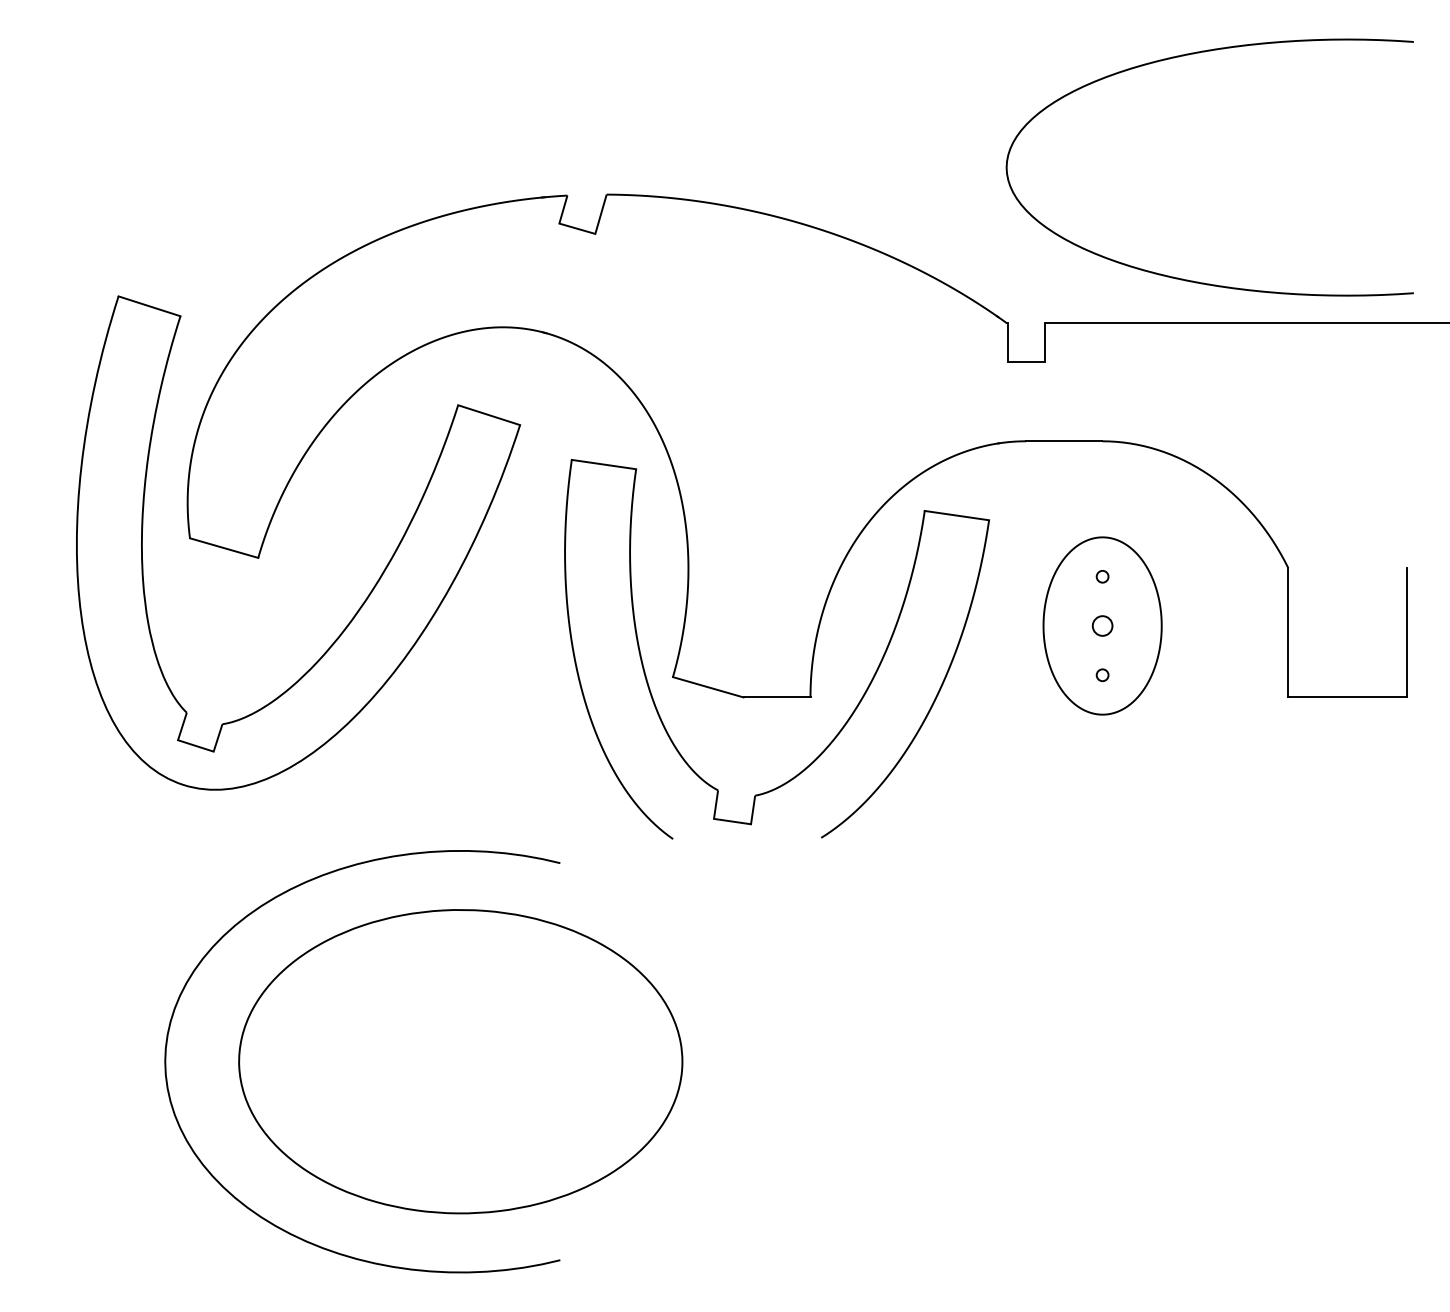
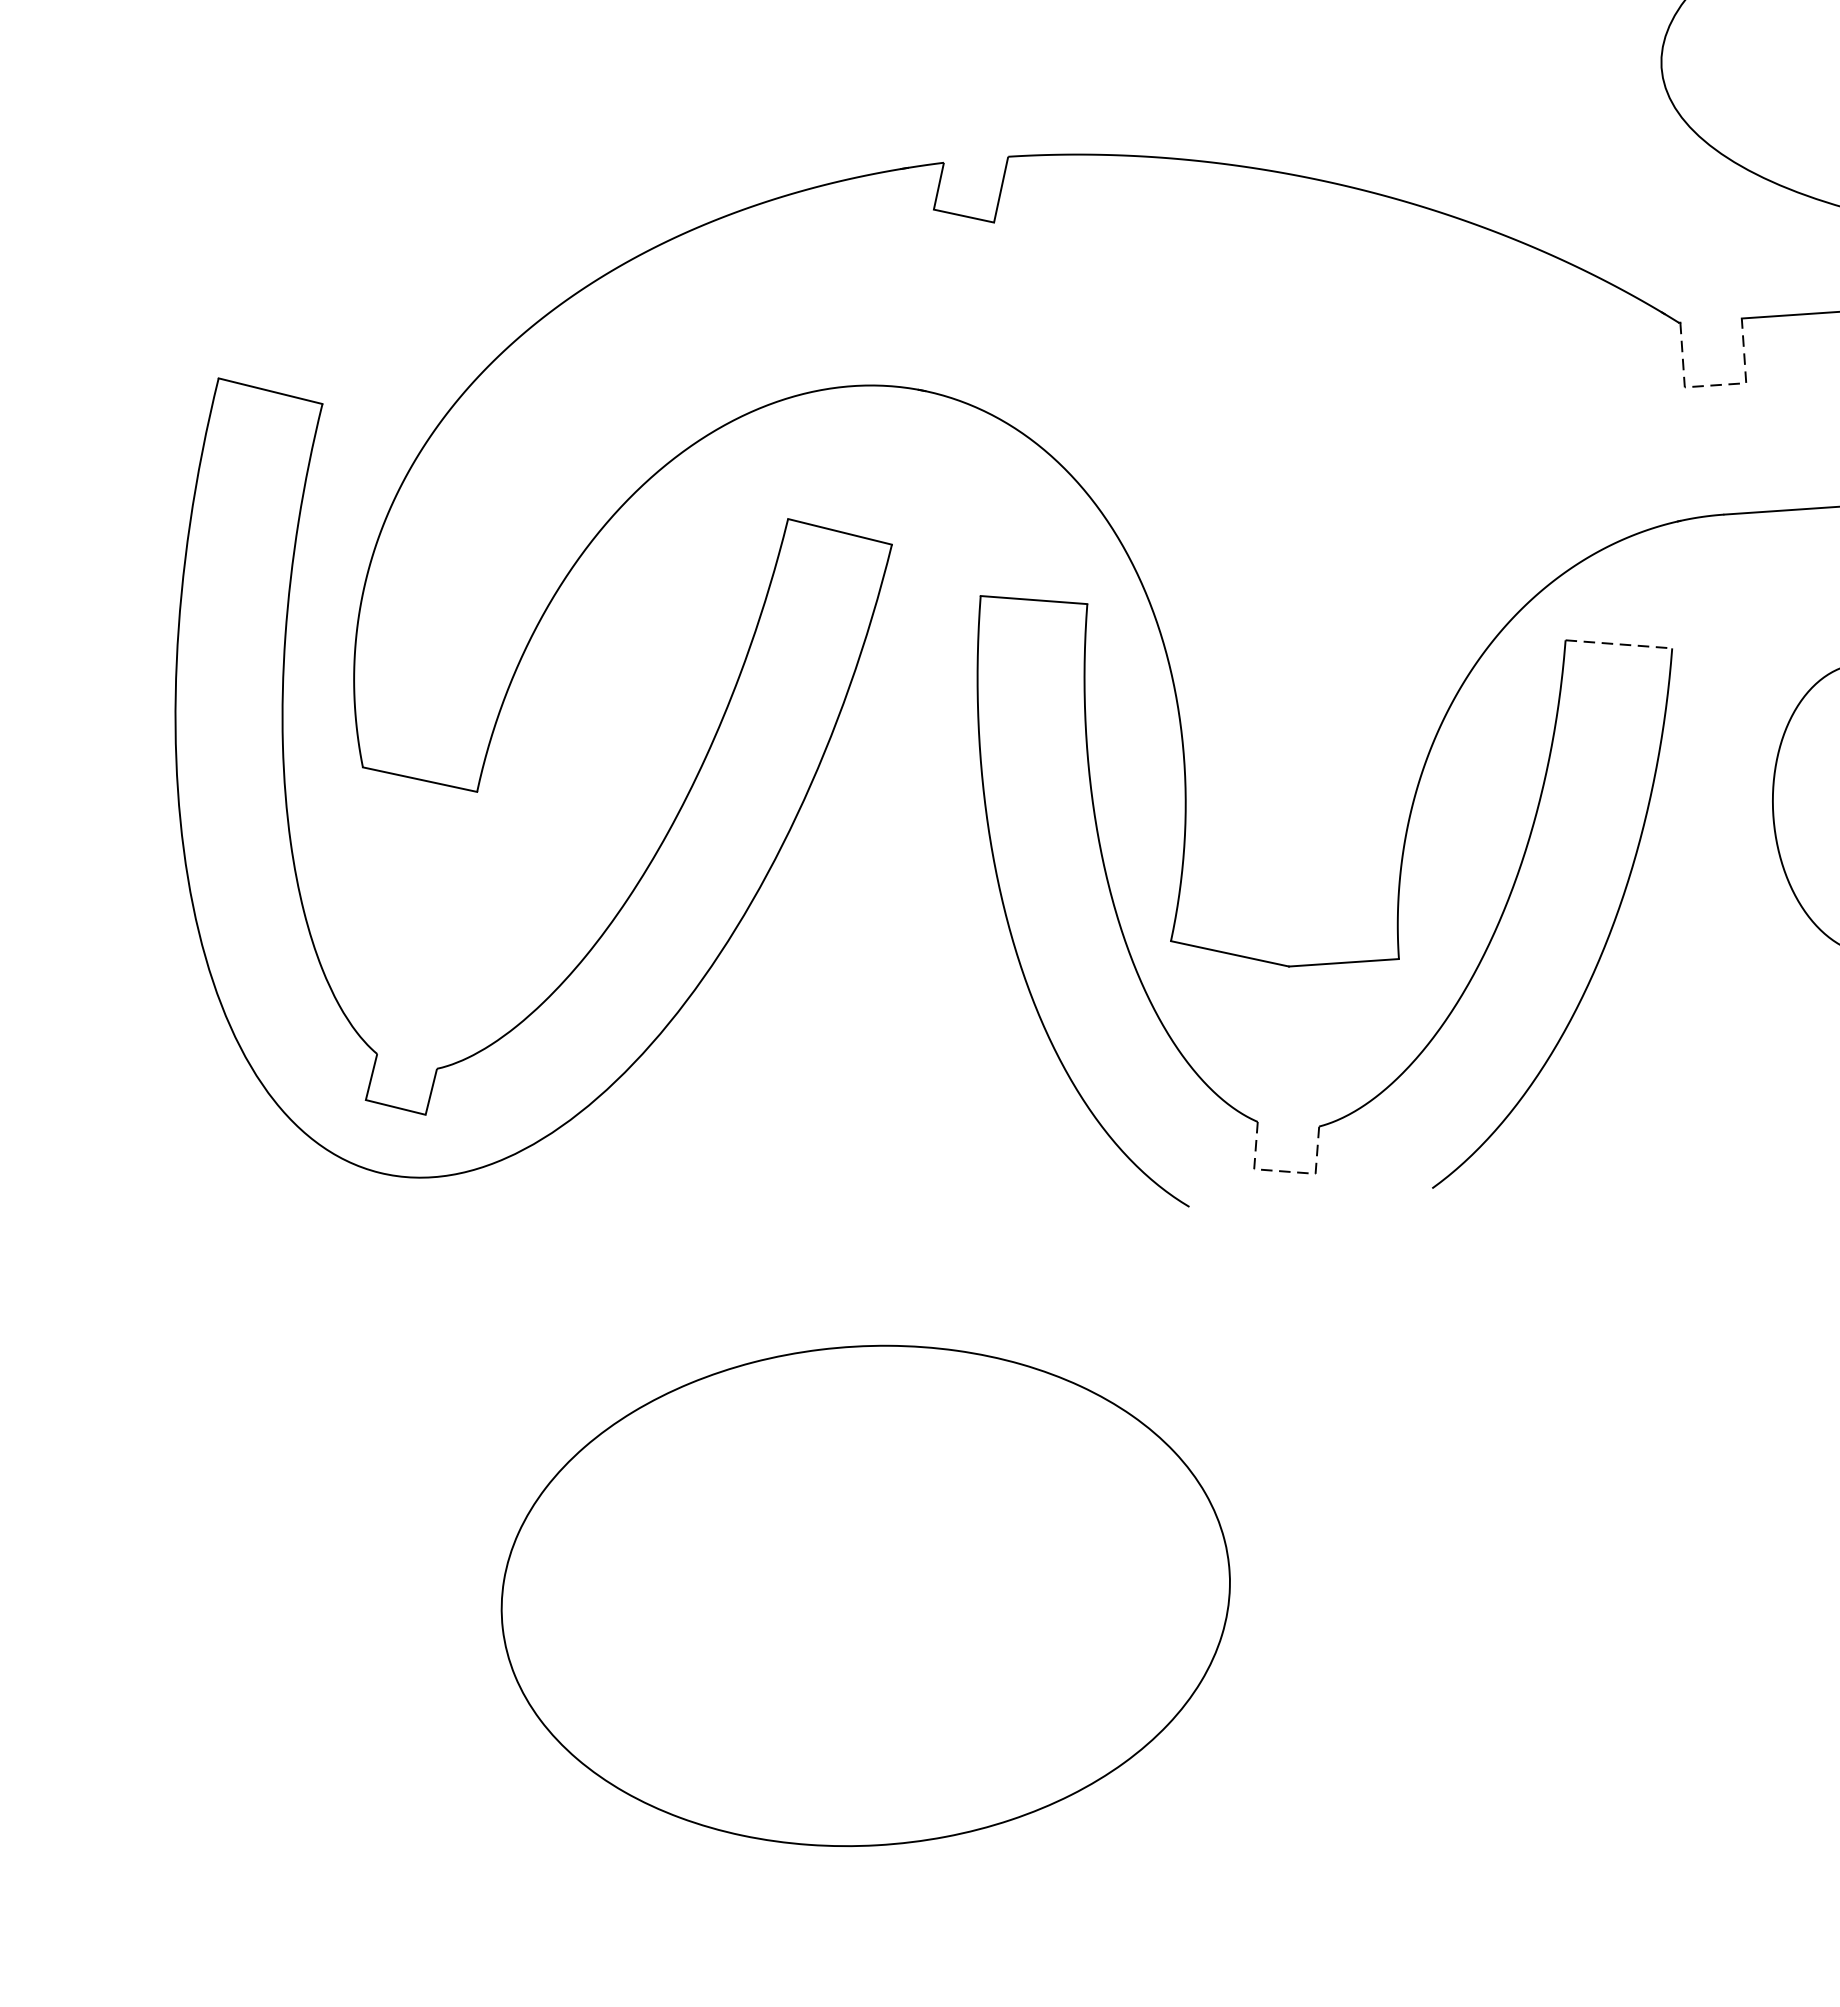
line: (1026, 362) -> (1715, 385), solid -> dashed
line: (956, 515) -> (1618, 644), solid -> dashed
line: (732, 821) -> (1284, 1171), solid -> dashed
curve: (266, 904) -> (529, 1359), removed

